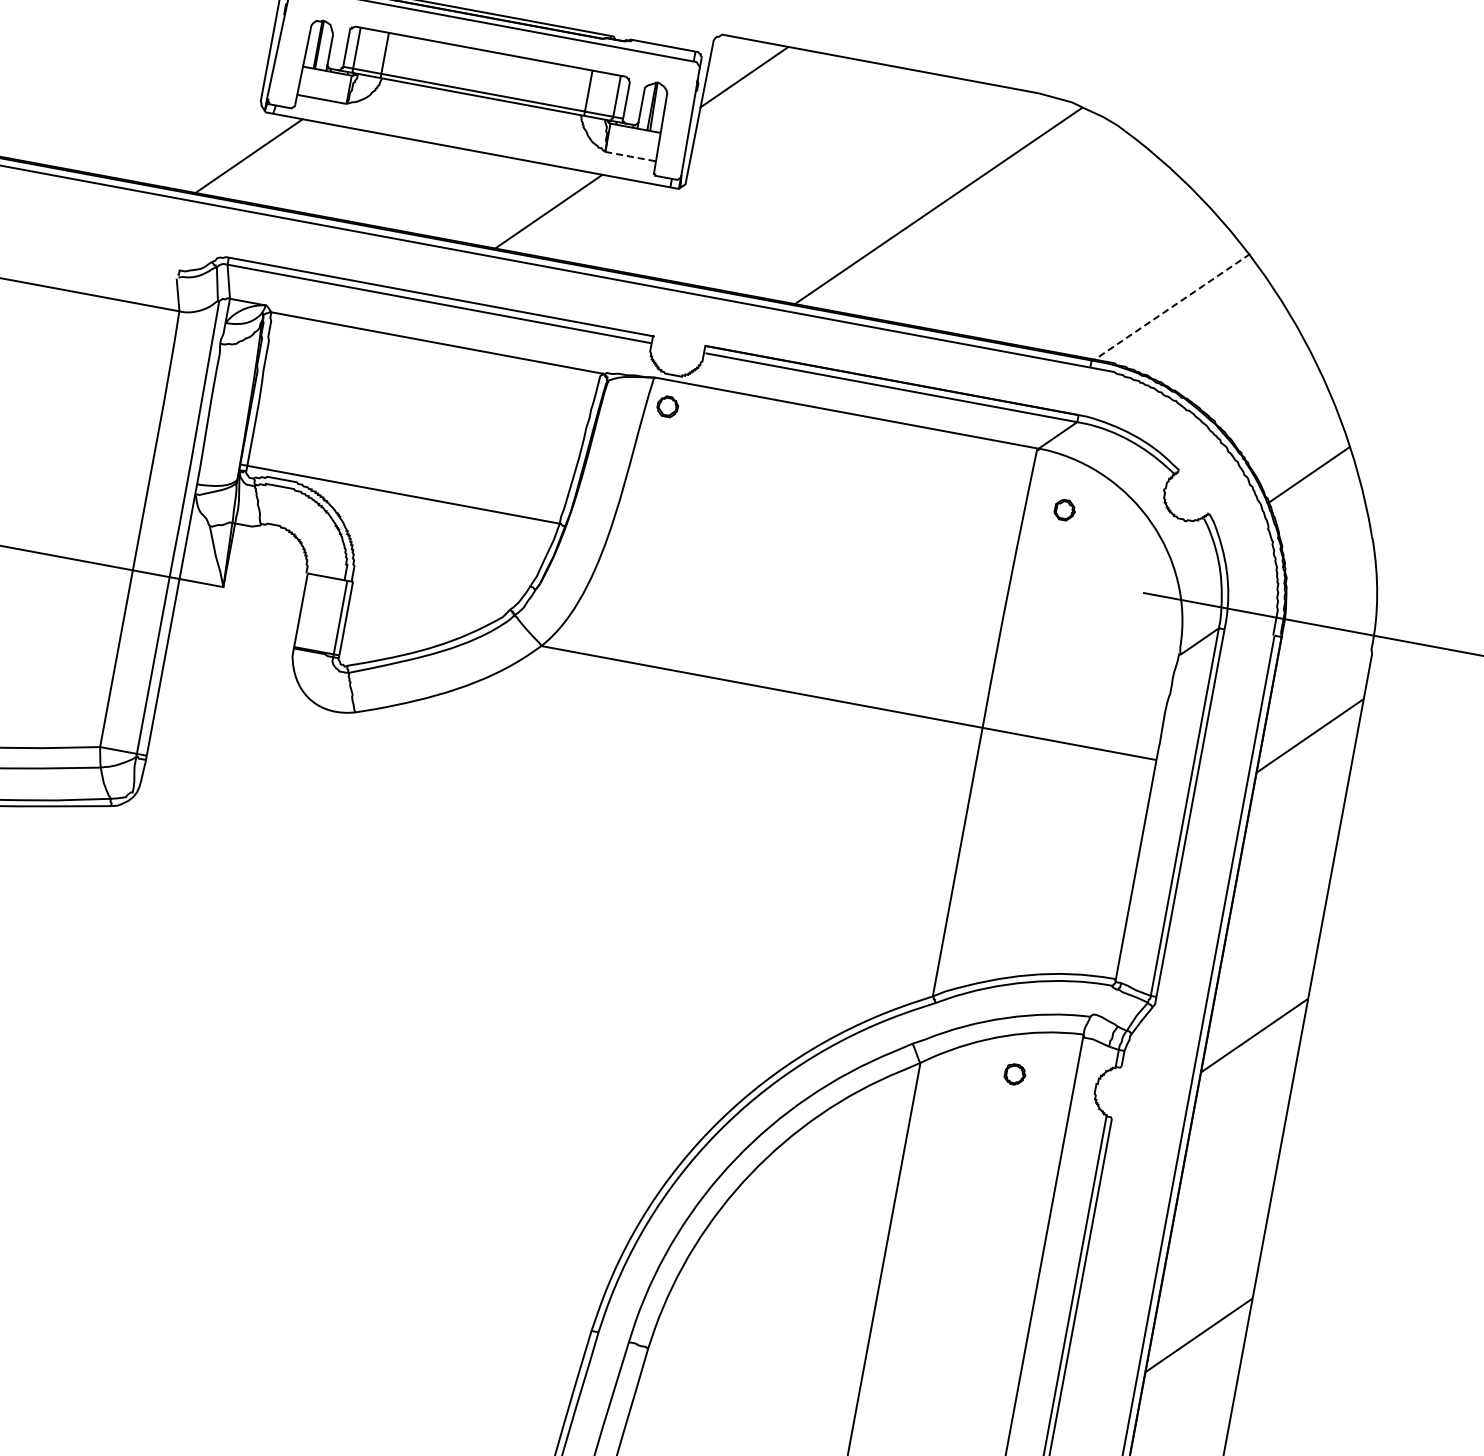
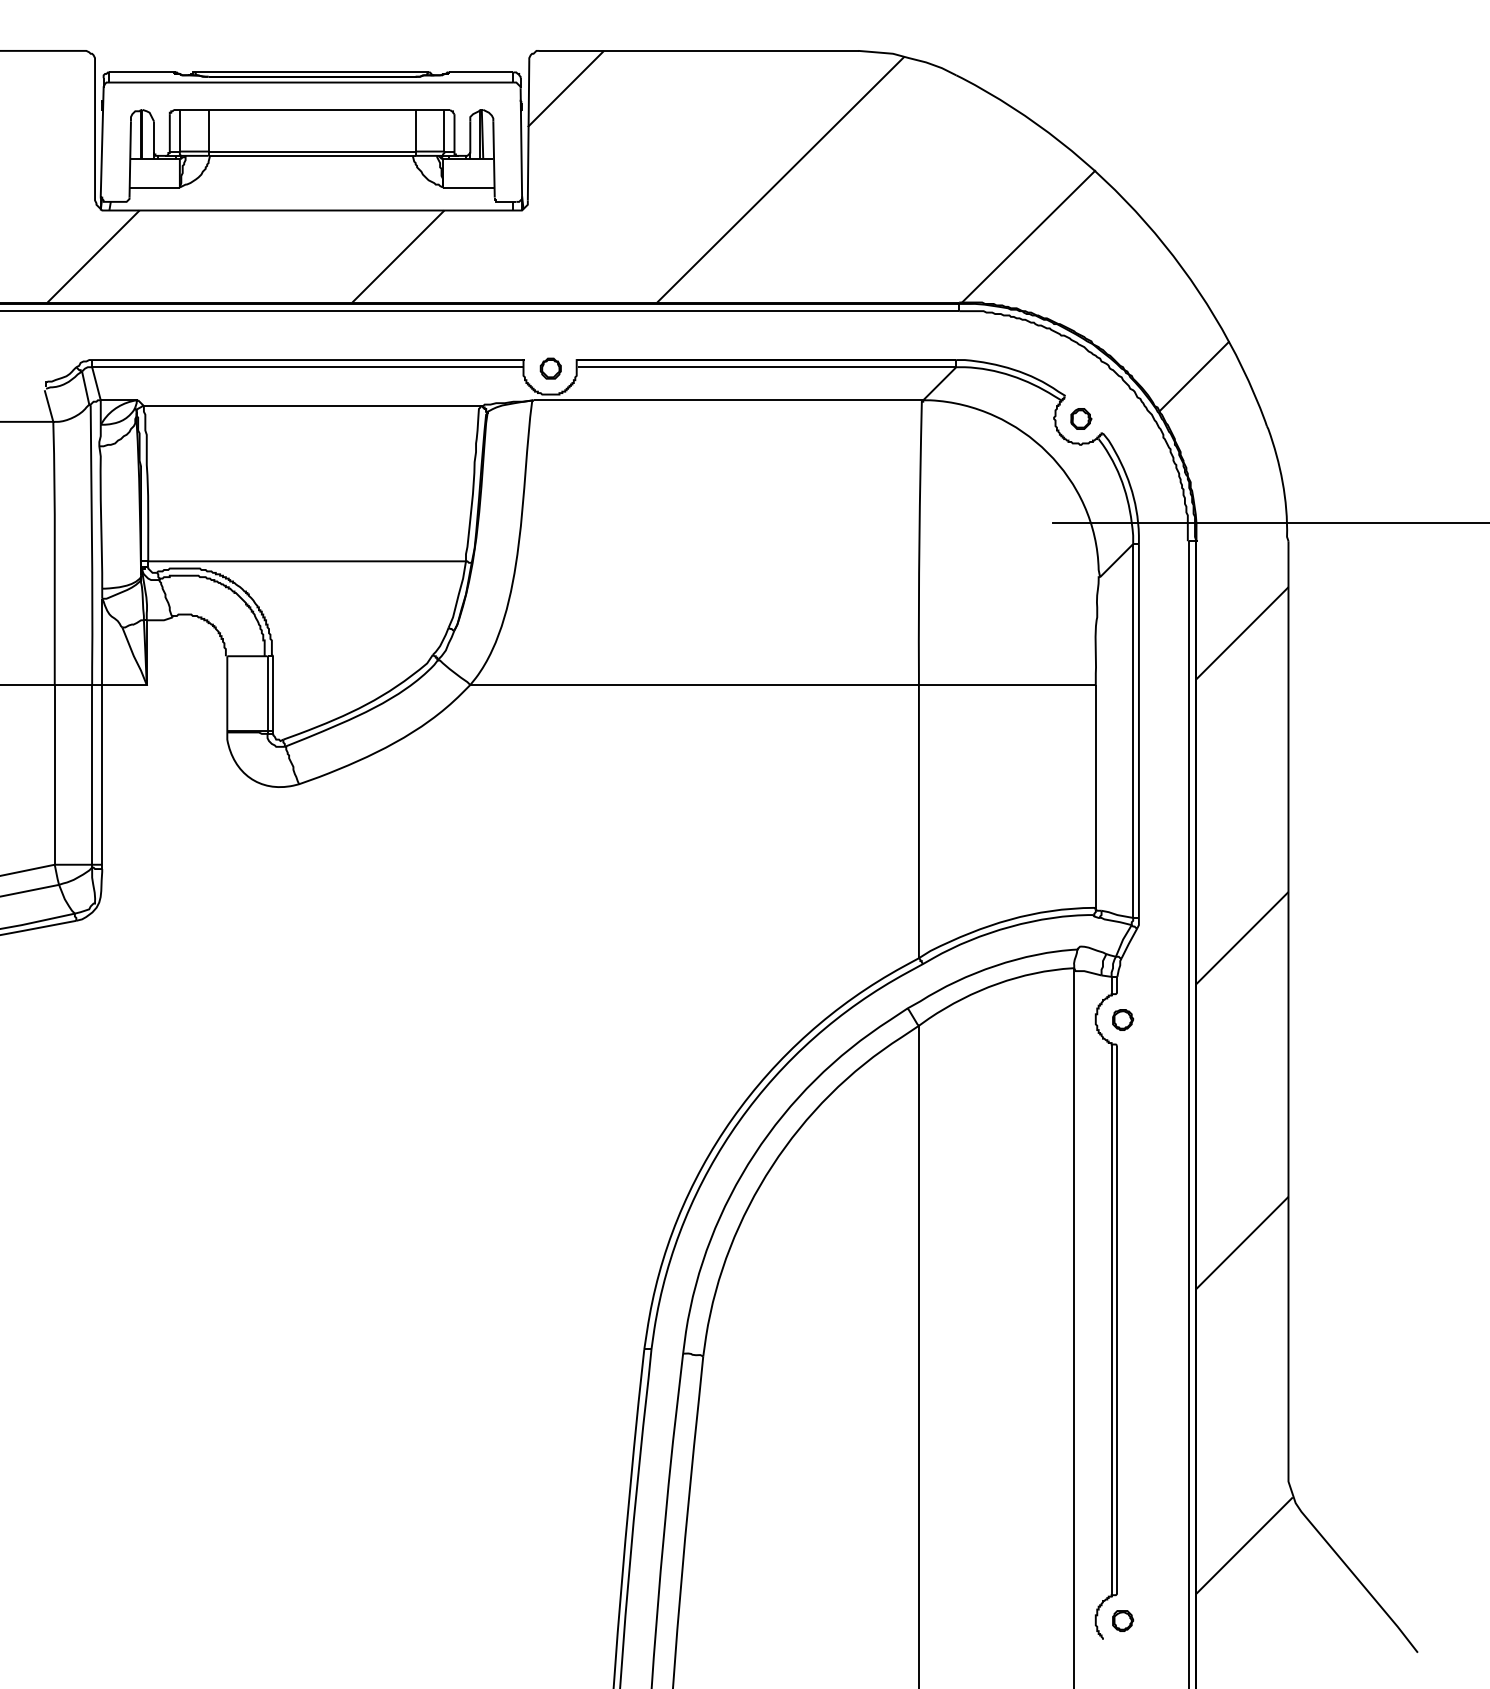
line: (630, 156) -> (468, 187), dashed -> solid
line: (1172, 306) -> (1028, 236), dashed -> solid
part: (667, 406) -> (550, 368), moved
part: (1065, 509) -> (1081, 418), moved
part: (1015, 1074) -> (1123, 1019), moved

